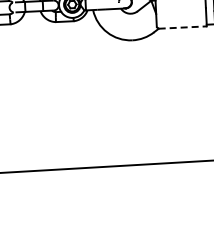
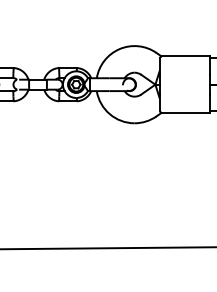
line: (182, 27) -> (185, 112), dashed -> solid

